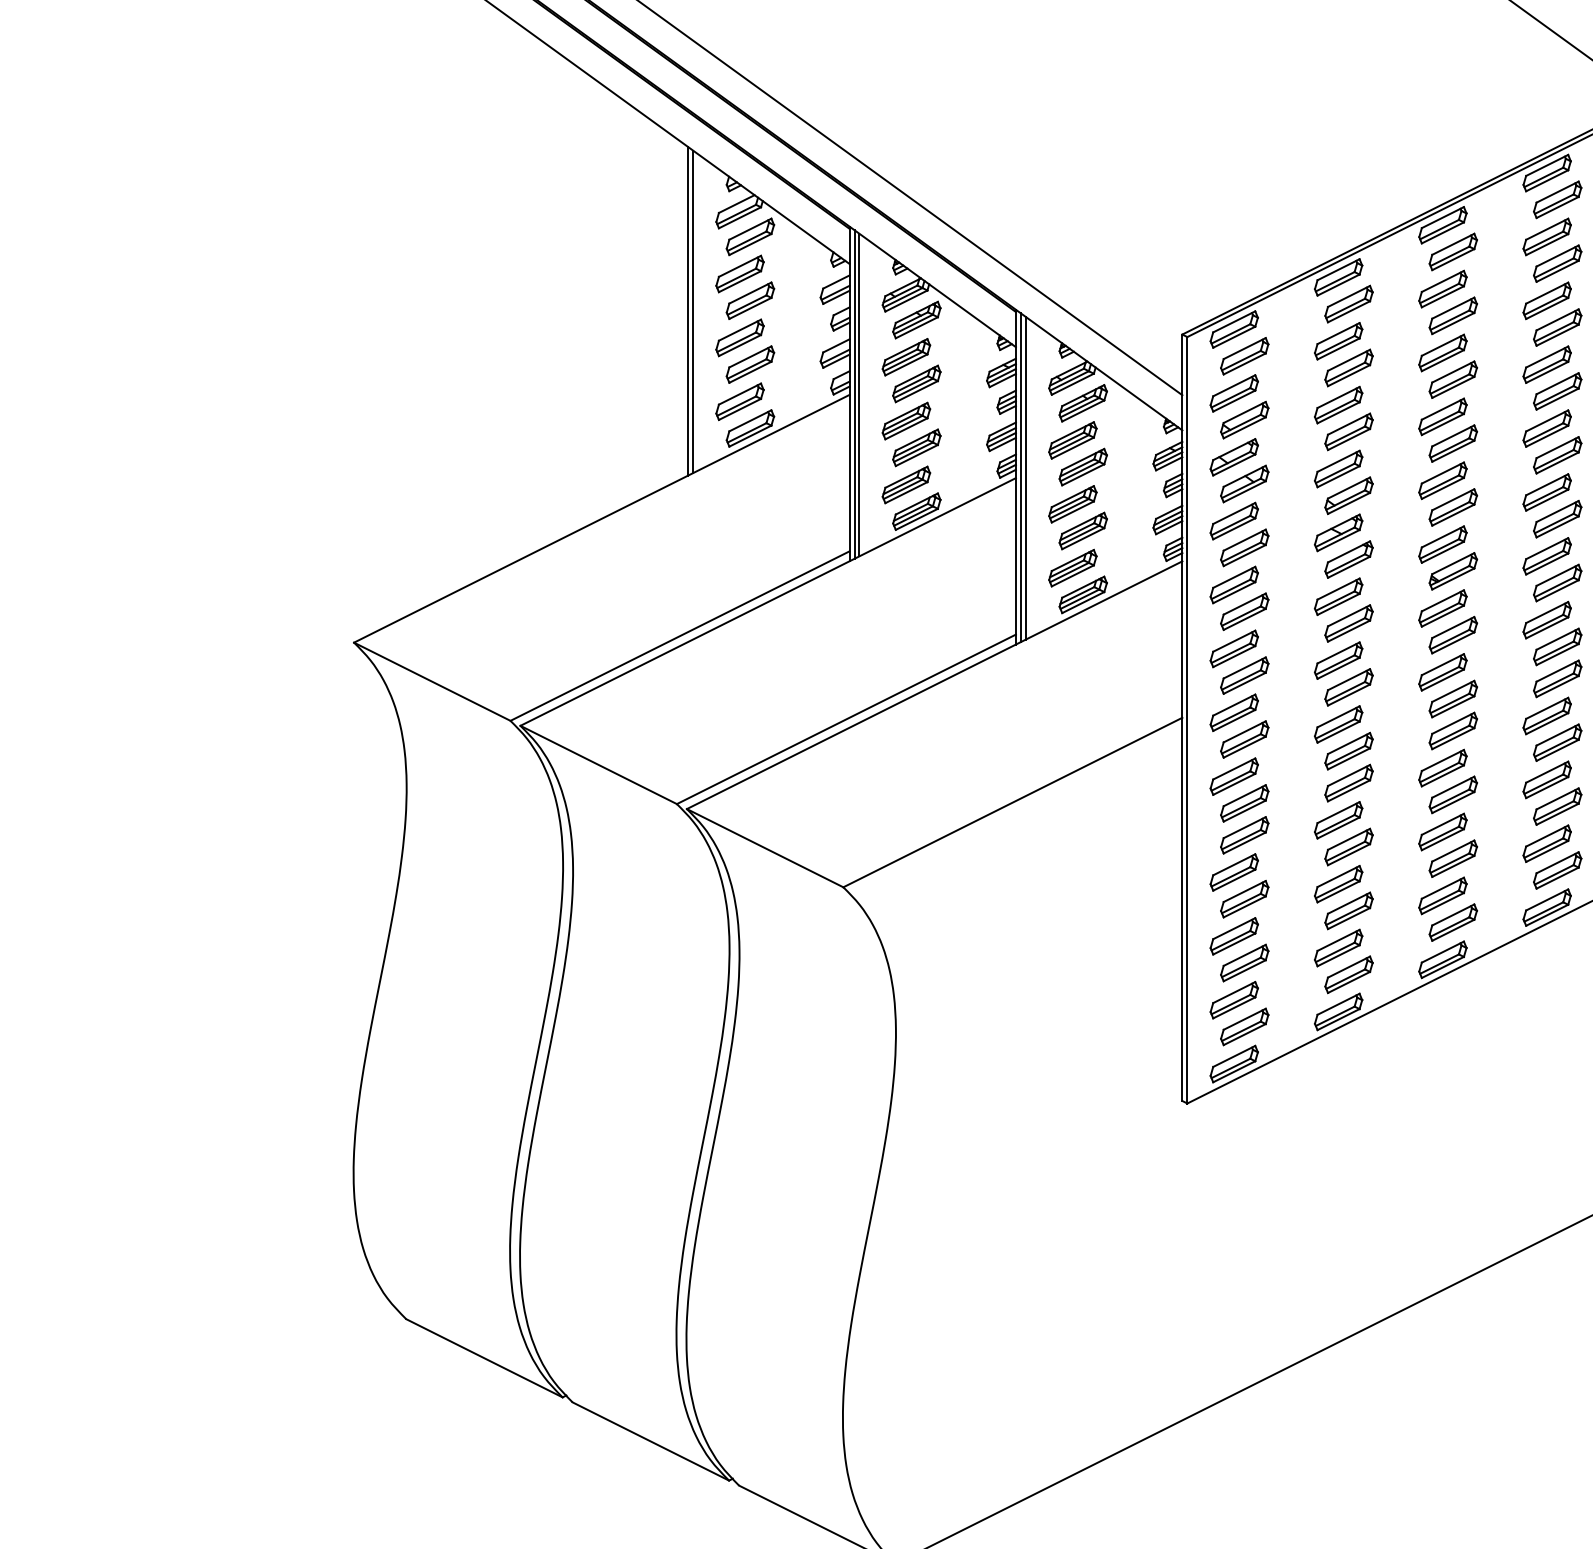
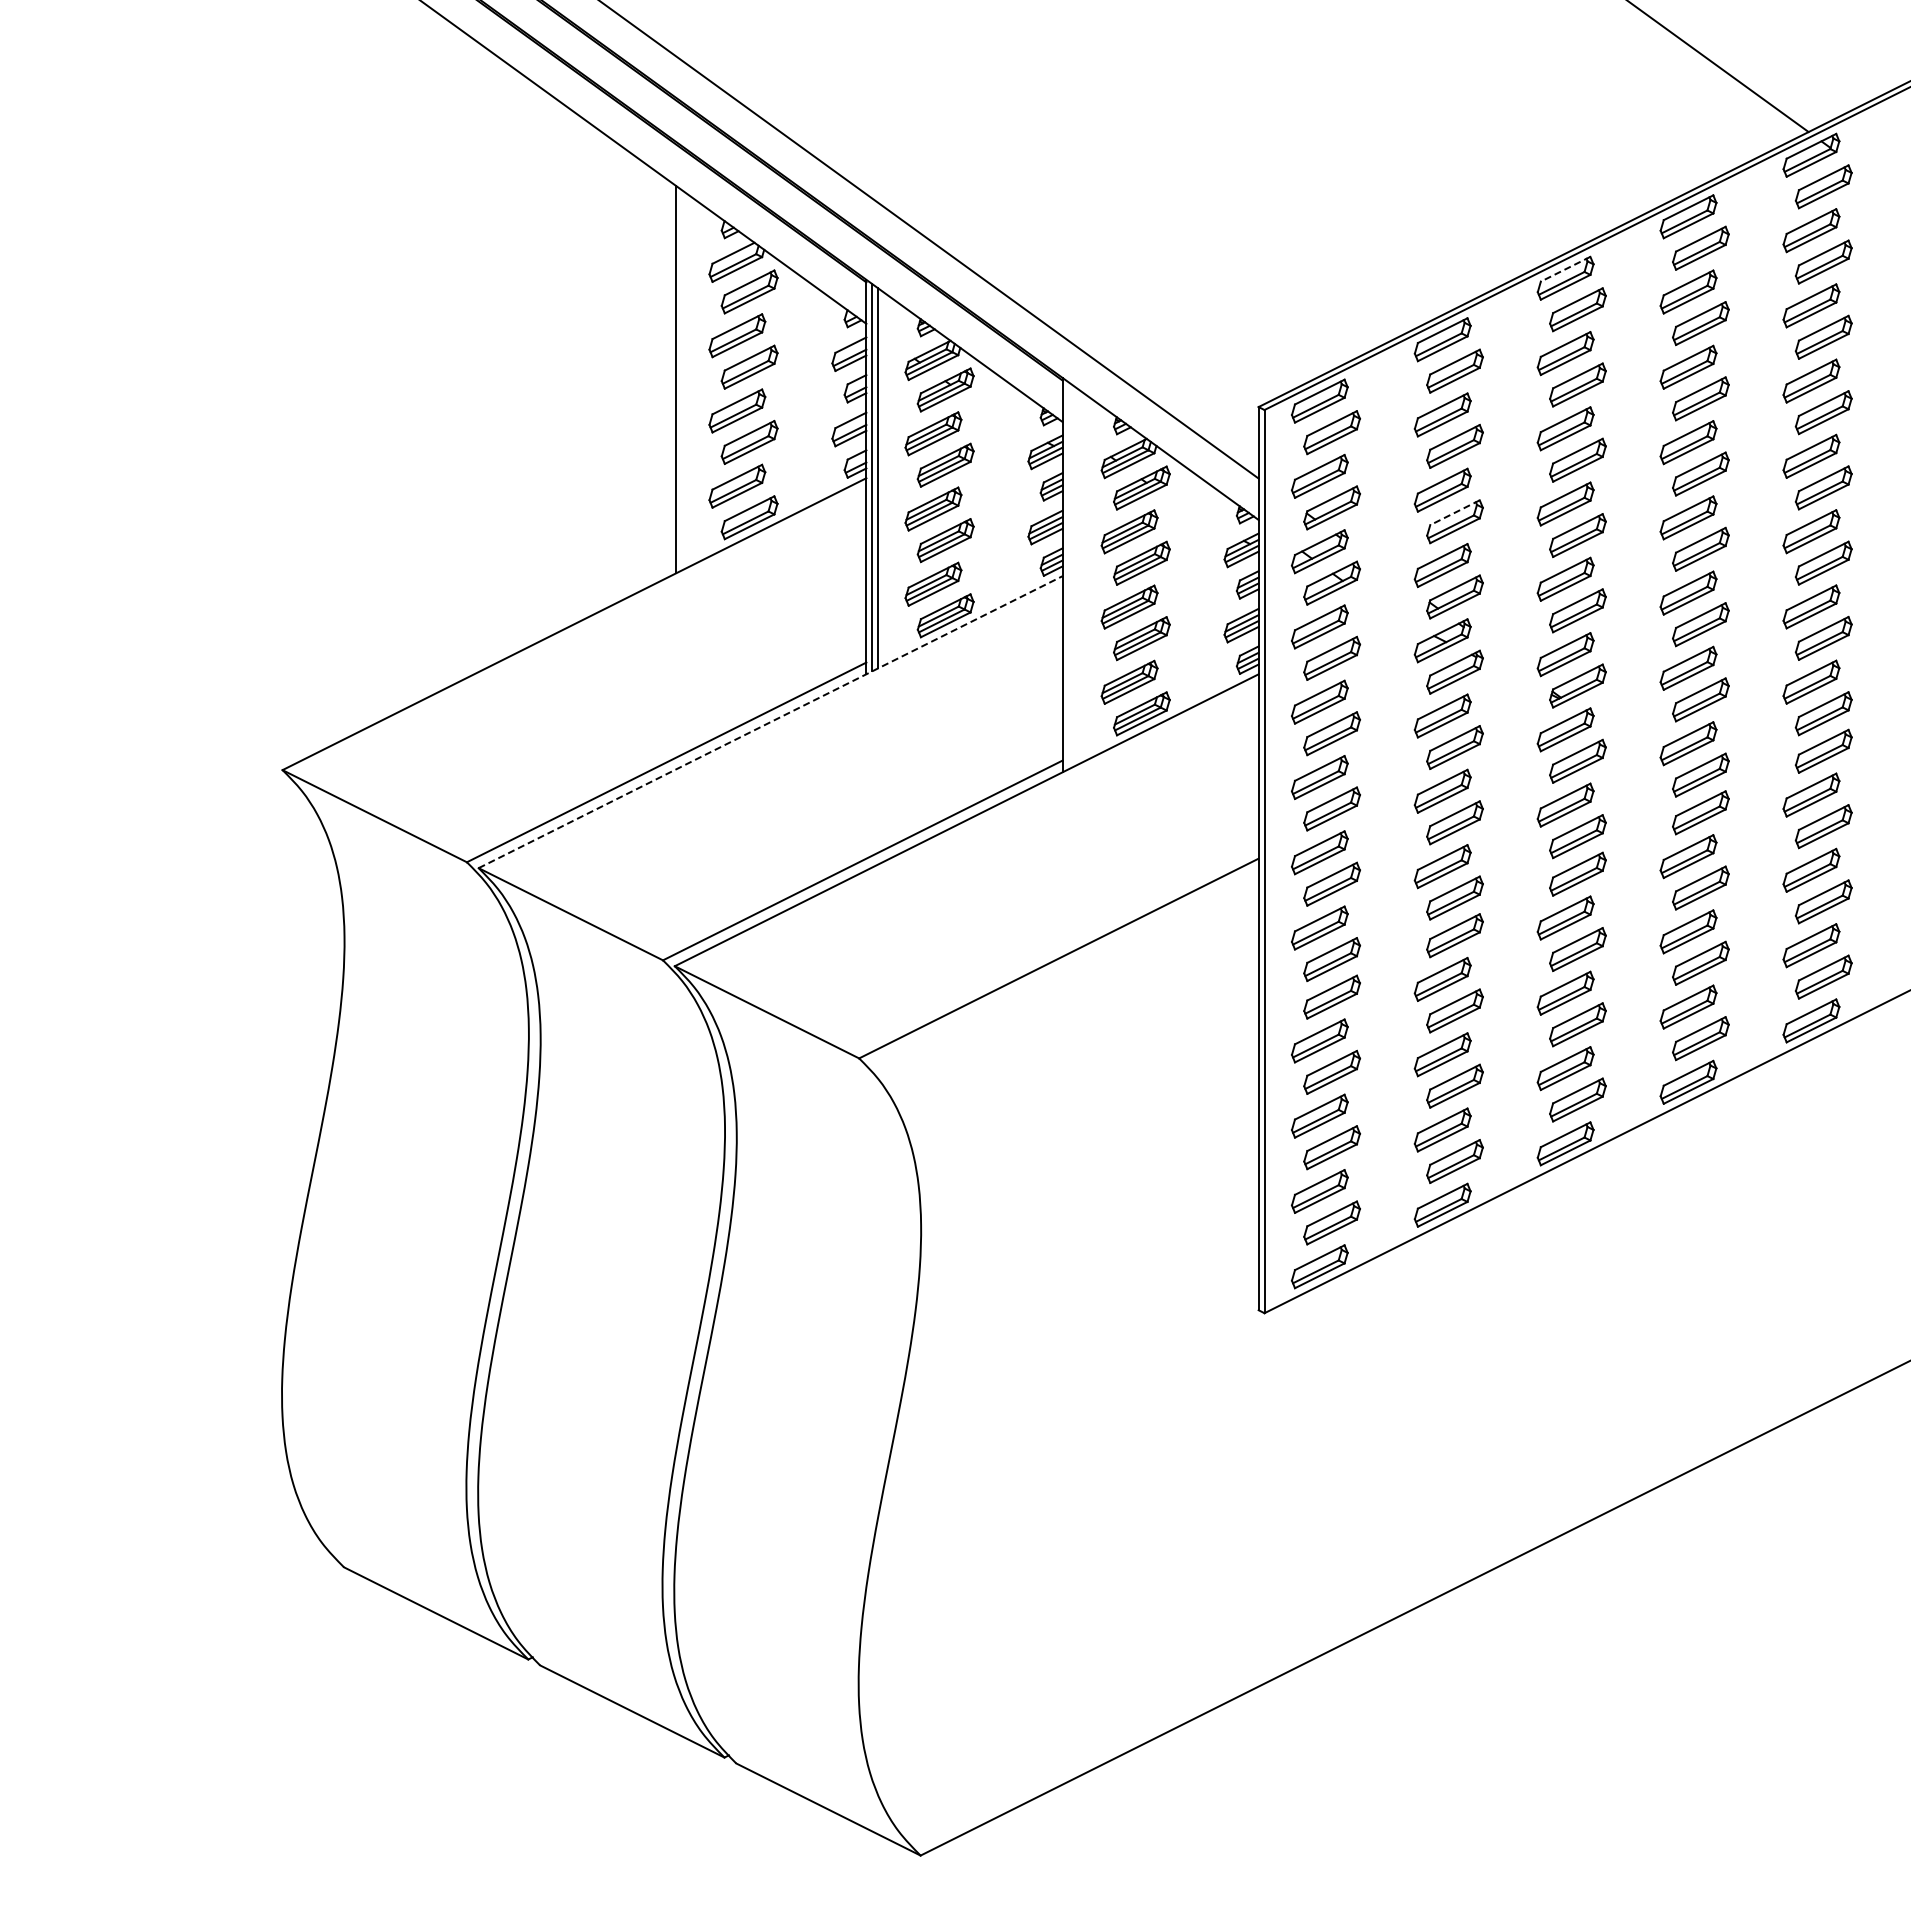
line: (1442, 217) -> (1565, 269), solid -> dashed
line: (693, 312) -> (682, 380), removed
line: (1349, 424) -> (1455, 512), solid -> dashed
line: (1021, 477) -> (1068, 575), removed
line: (1026, 478) -> (1074, 576), removed
line: (768, 601) -> (771, 721), solid -> dashed

